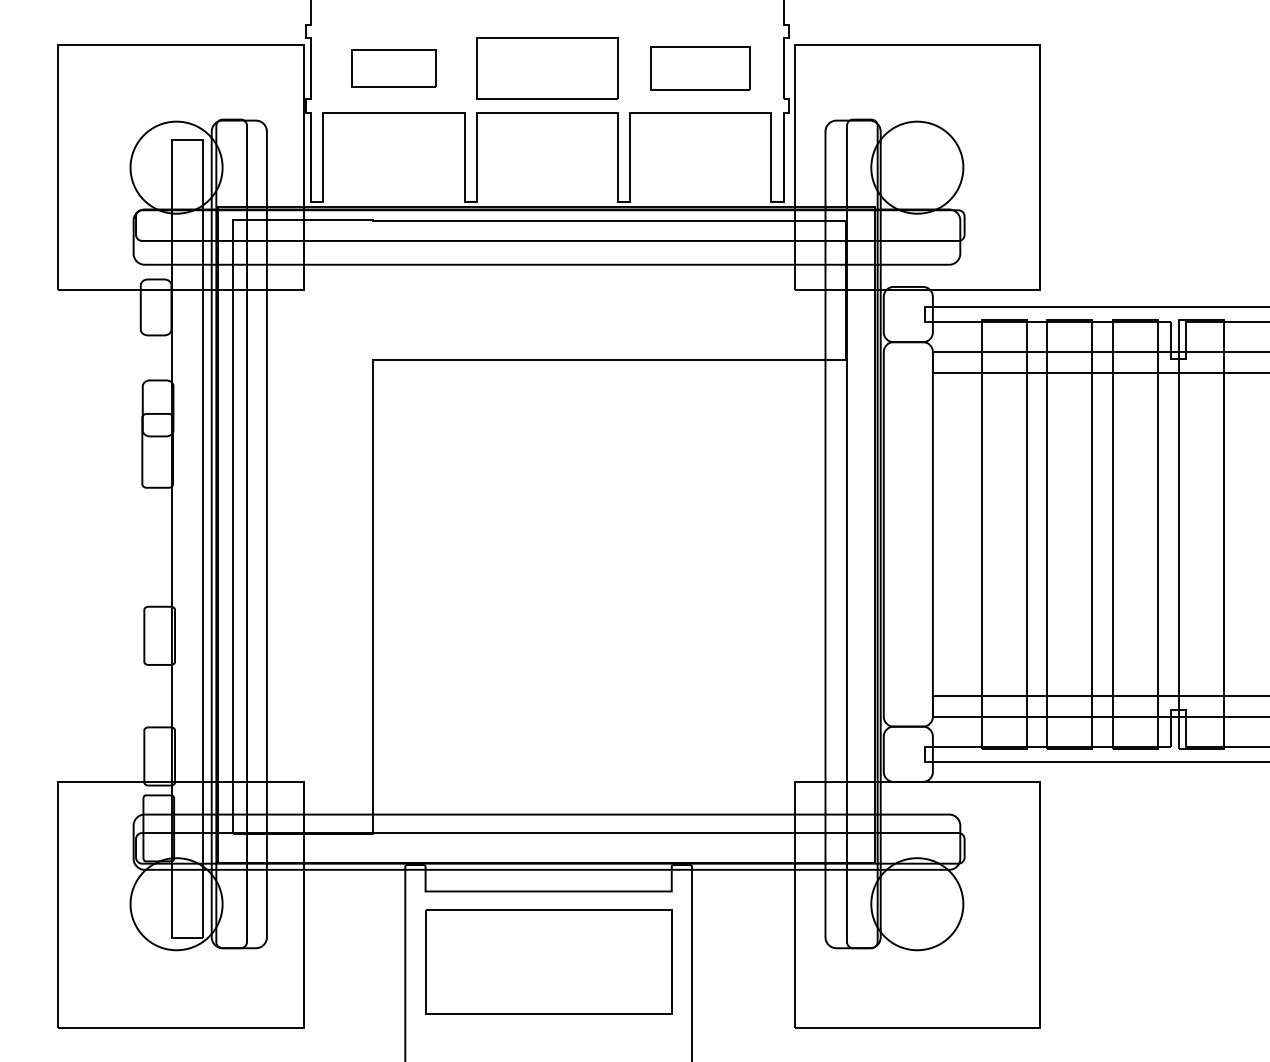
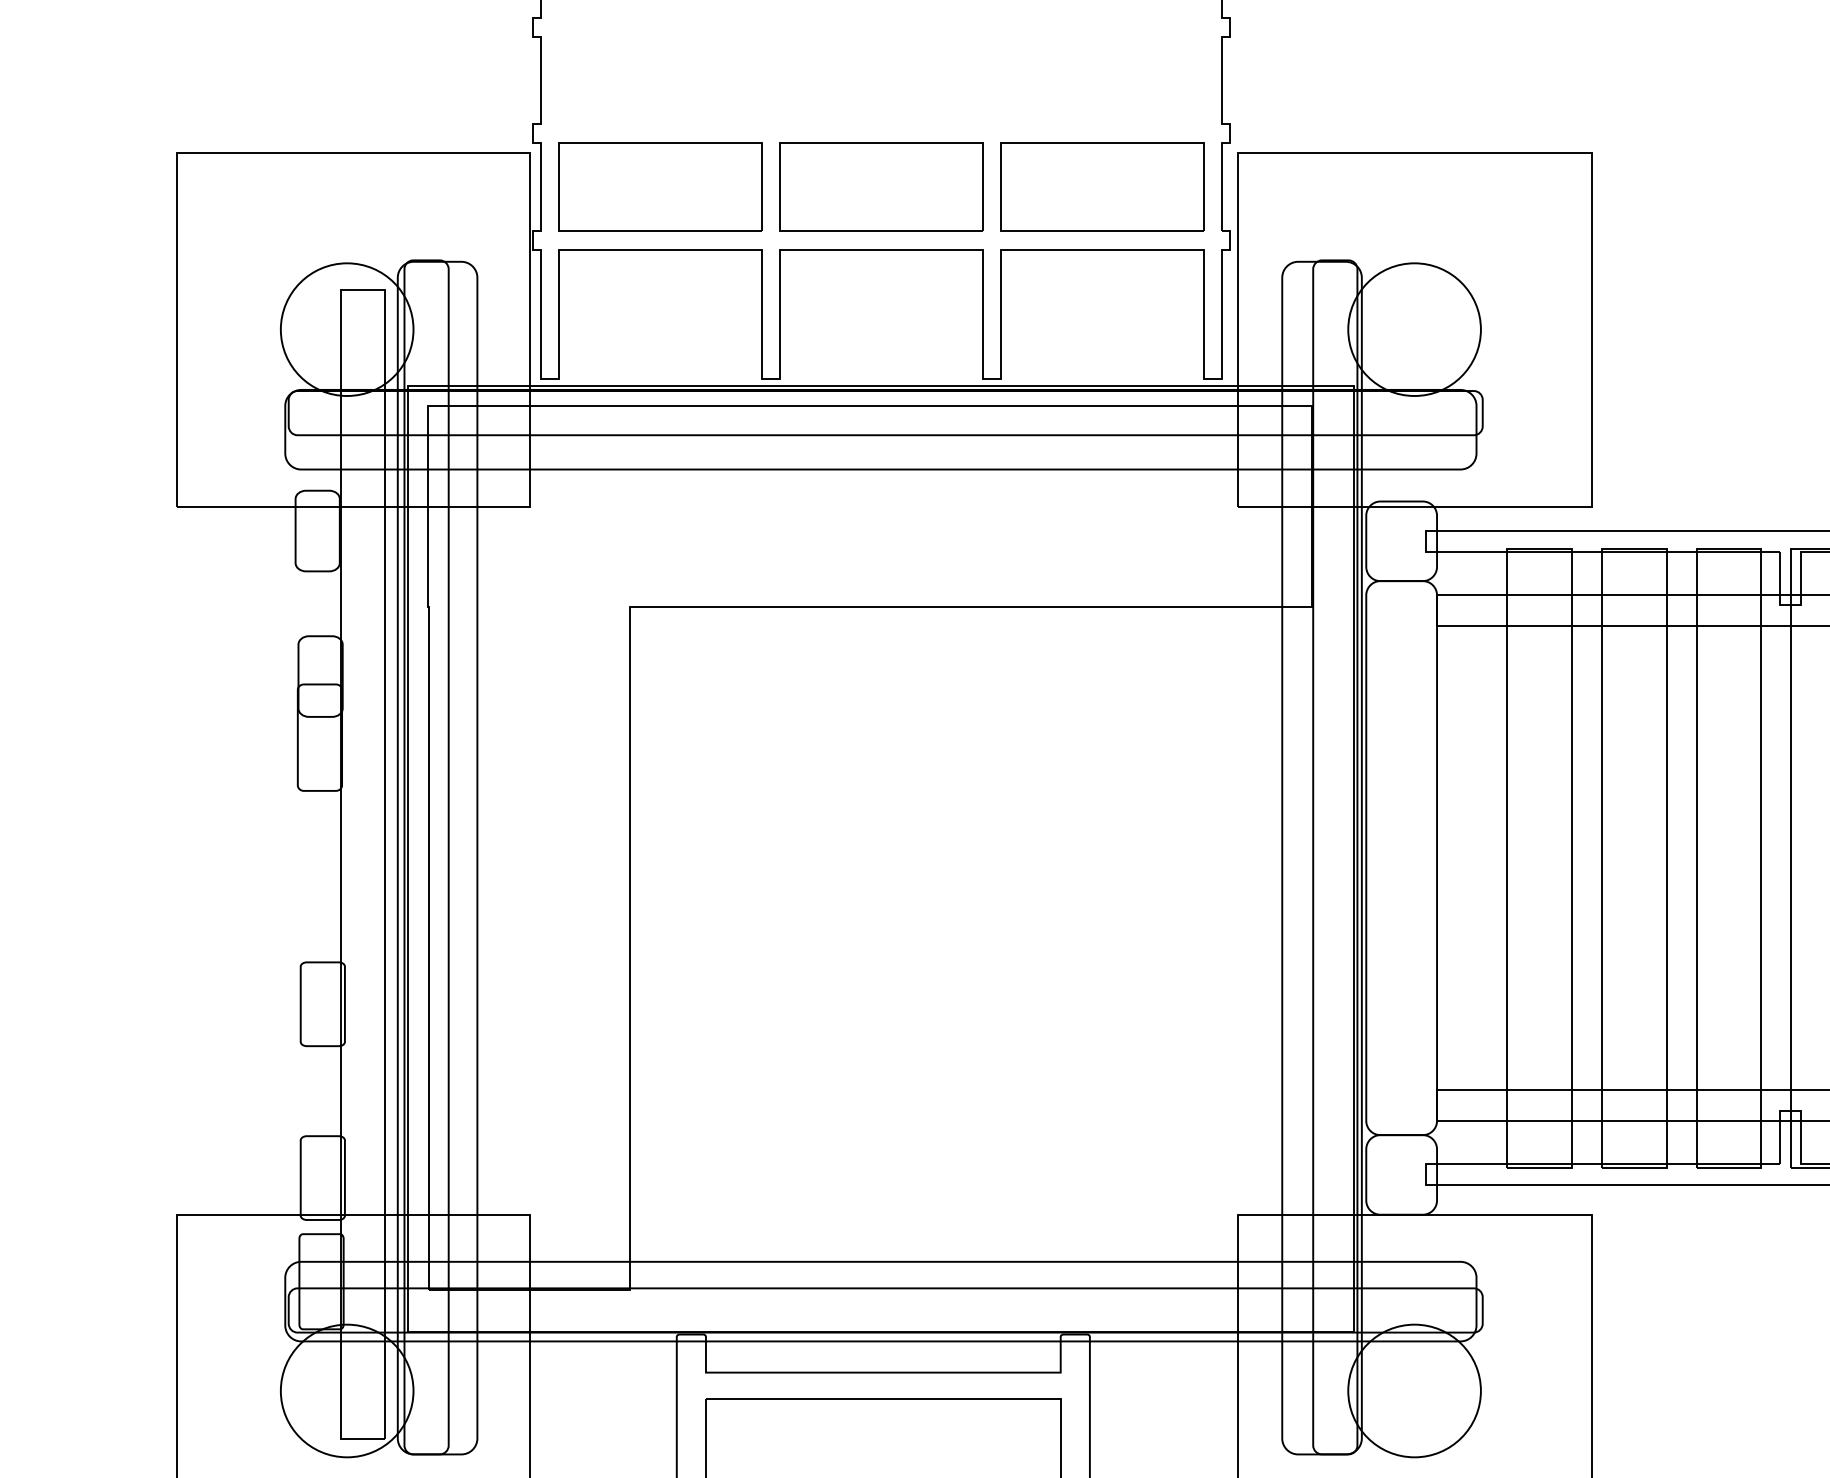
part: (393, 68) -> (659, 186), size x1.67
part: (700, 68) -> (1102, 186), size x1.43

